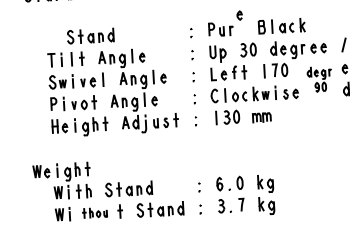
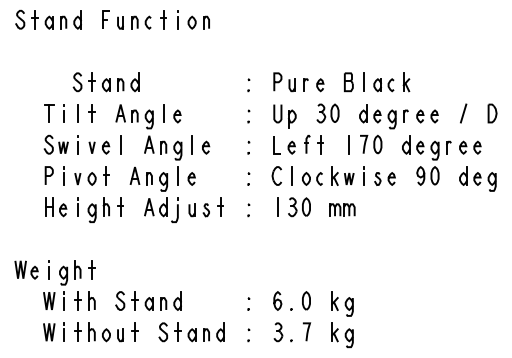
curve: (239, 15) -> (320, 84), moved
part: (319, 79) -> (426, 160), size x1.43
part: (94, 213) -> (98, 332), size x1.43

